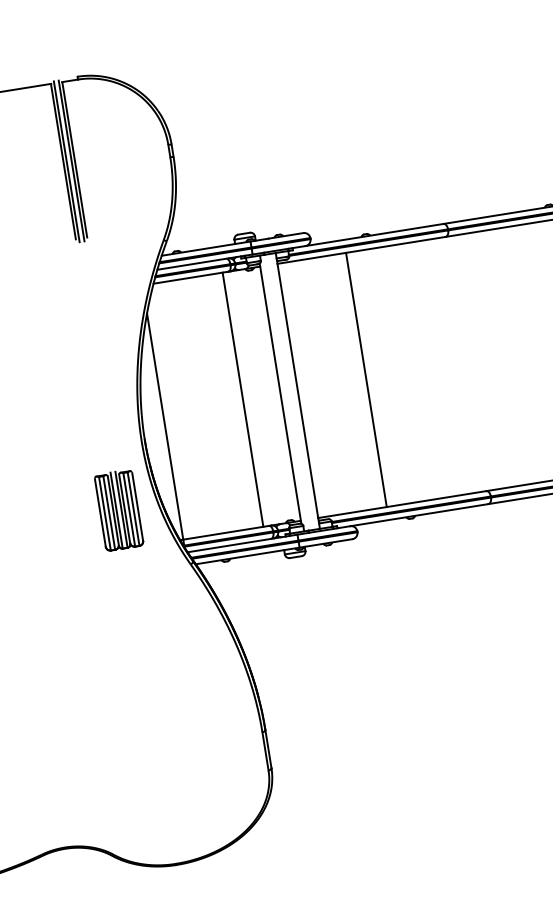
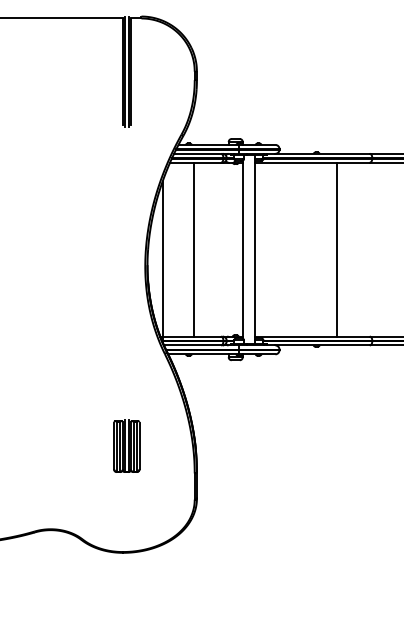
line: (366, 379) -> (336, 249), moved
line: (243, 399) -> (194, 249), moved
part: (118, 509) -> (126, 445), moved

